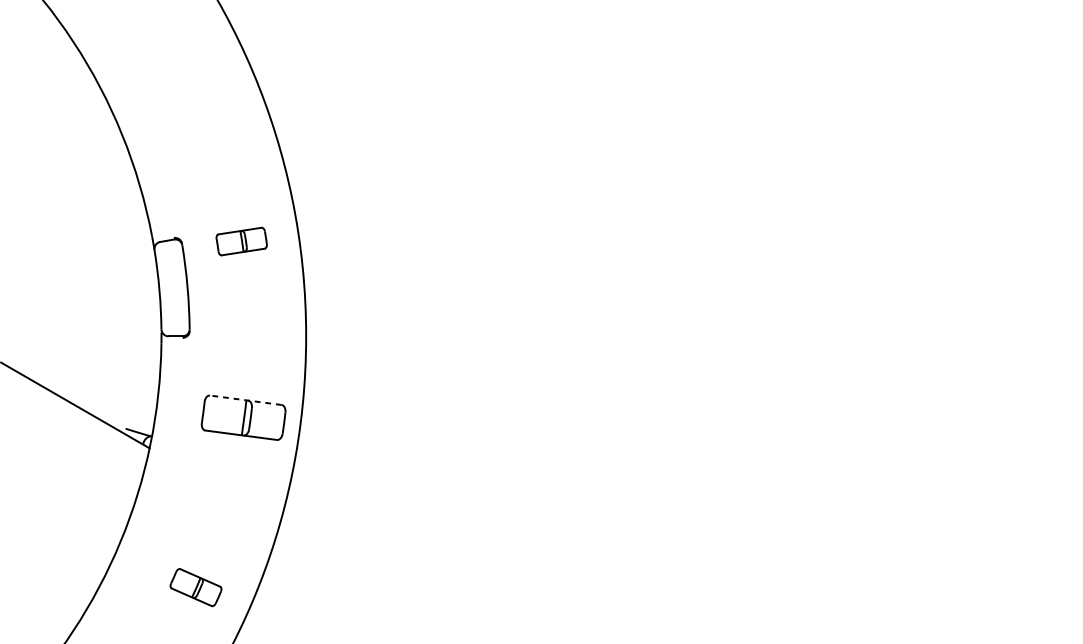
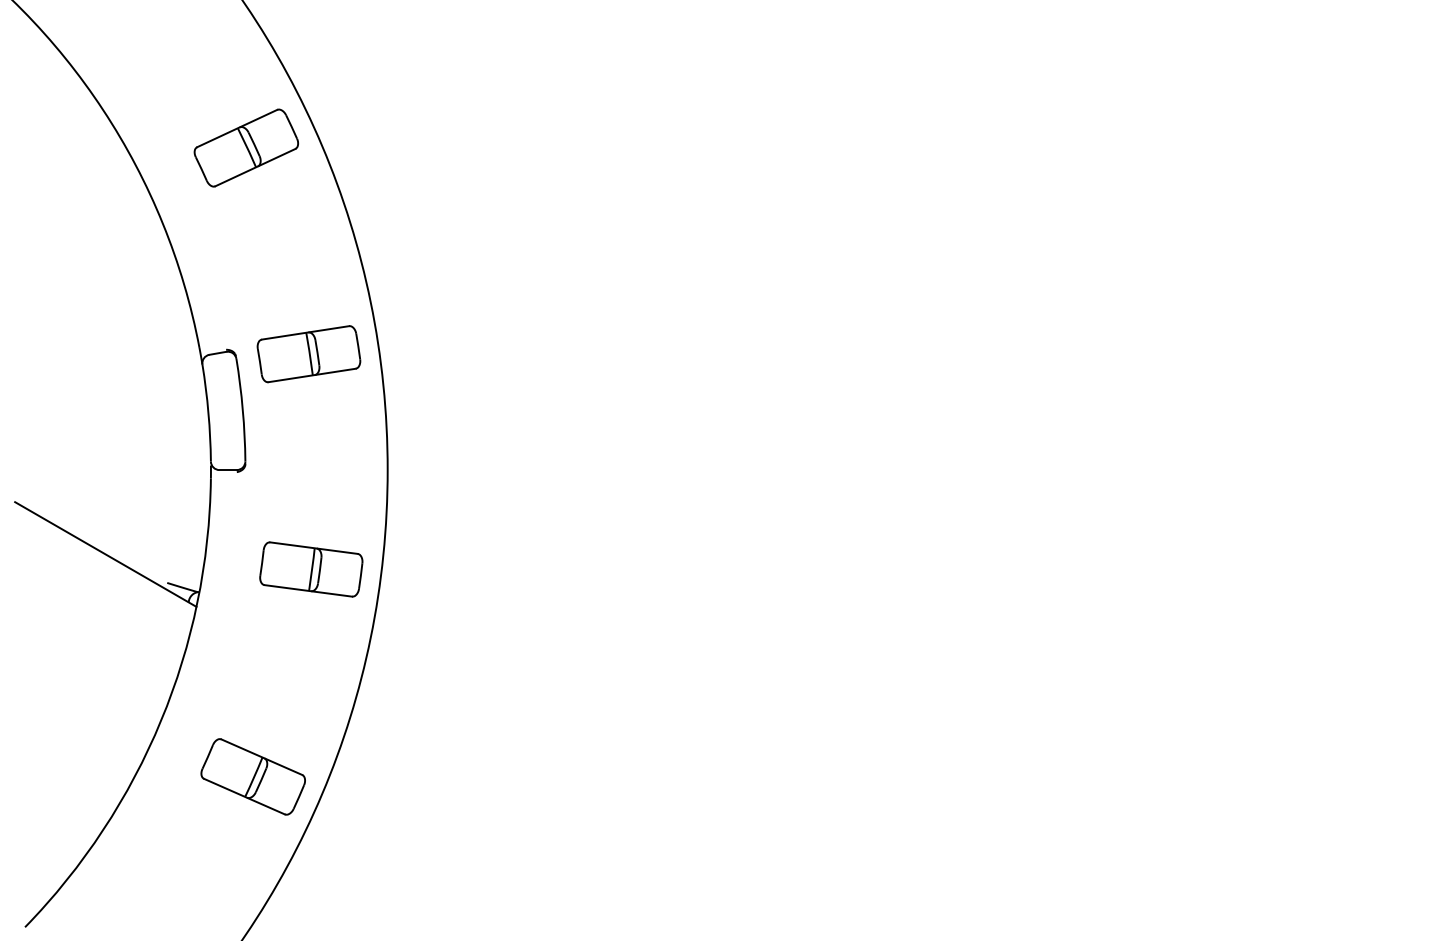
part: (189, 72) -> (245, 147), added
part: (241, 241) -> (308, 354), size x1.67
line: (245, 400) -> (313, 548), dashed -> solid
part: (195, 587) -> (252, 776), size x1.67

